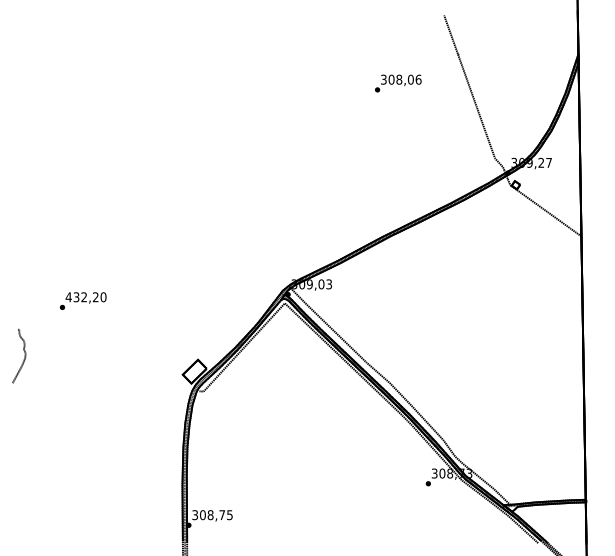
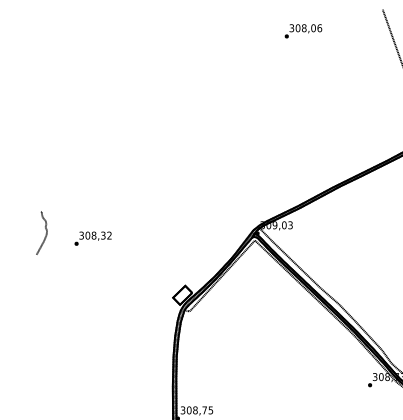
text: (398, 83) -> (303, 31), moved
text: (85, 297) -> (95, 235), 432,20 -> 308,32
curve: (24, 355) -> (46, 232), moved

